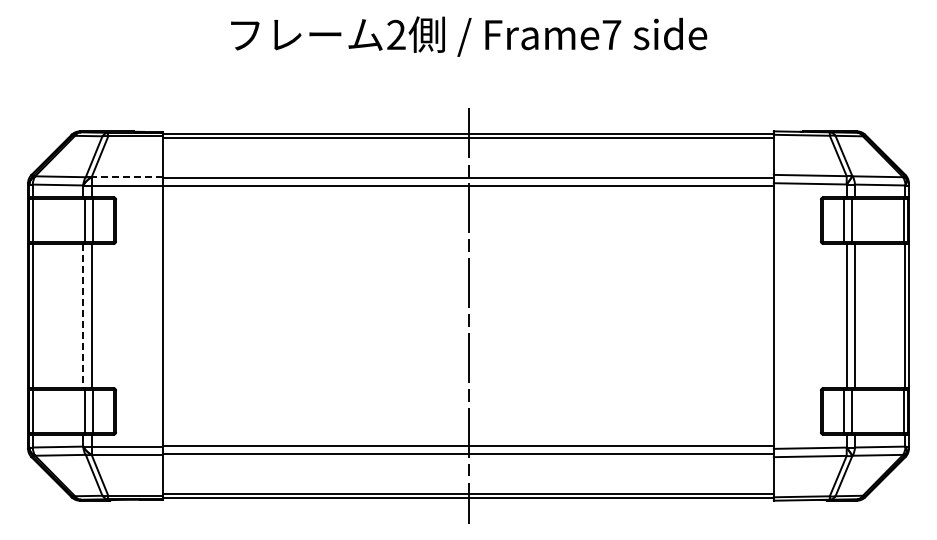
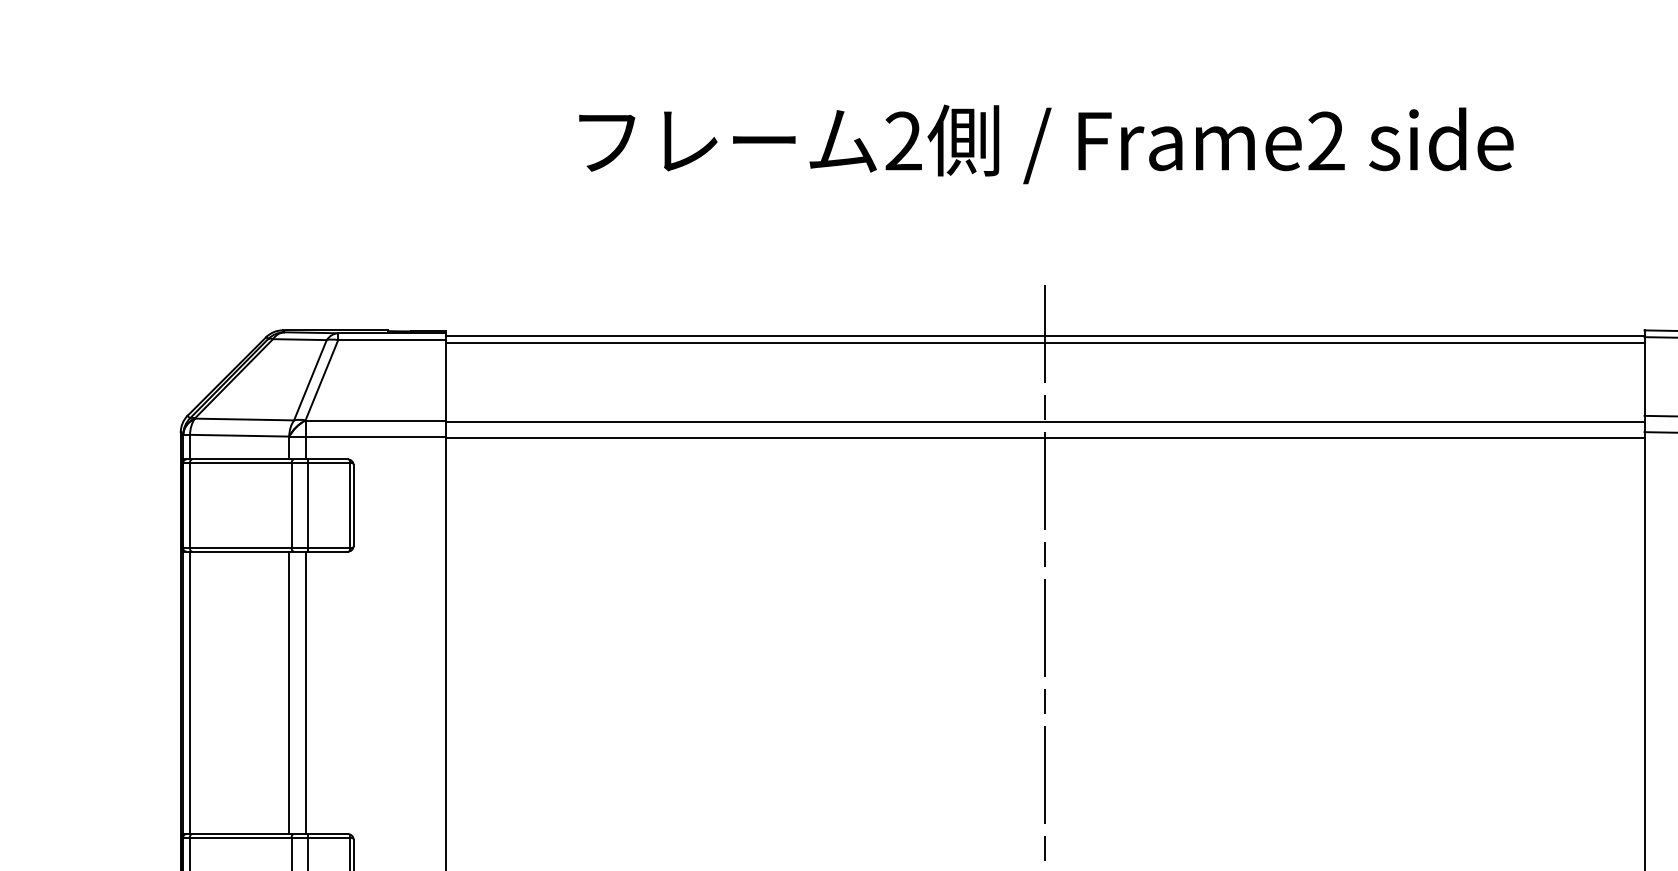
text: (611, 34) -> (1325, 140), Frame7 -> Frame2
line: (127, 177) -> (375, 420), dashed -> solid
line: (83, 316) -> (289, 693), dashed -> solid

